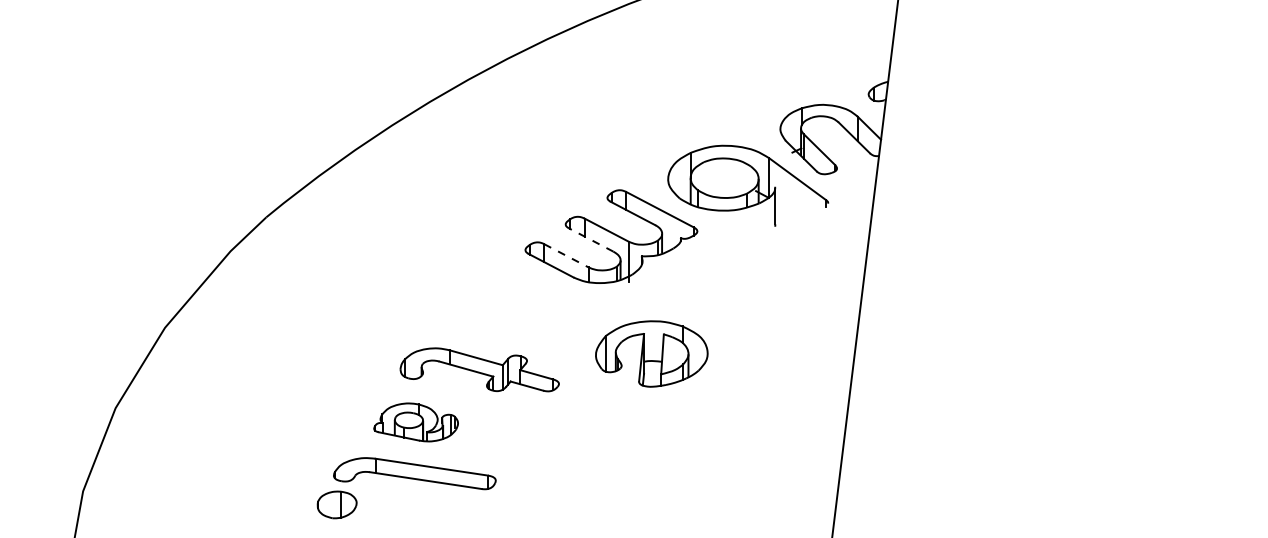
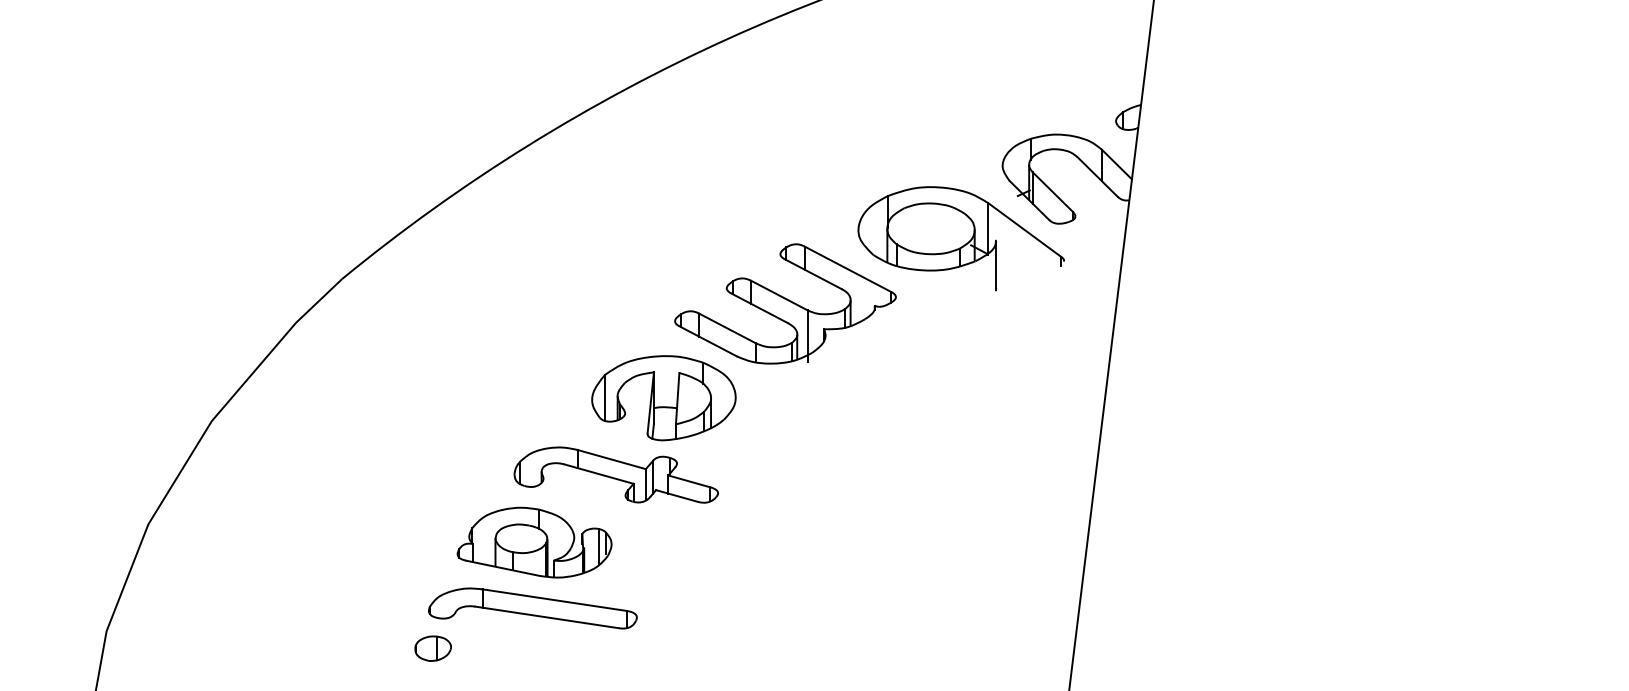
line: (590, 239) -> (758, 307), dashed -> solid
line: (566, 256) -> (727, 329), dashed -> solid
part: (651, 353) -> (663, 397), moved
part: (415, 422) -> (533, 542), size x1.43
part: (337, 504) -> (433, 648), size x0.71

